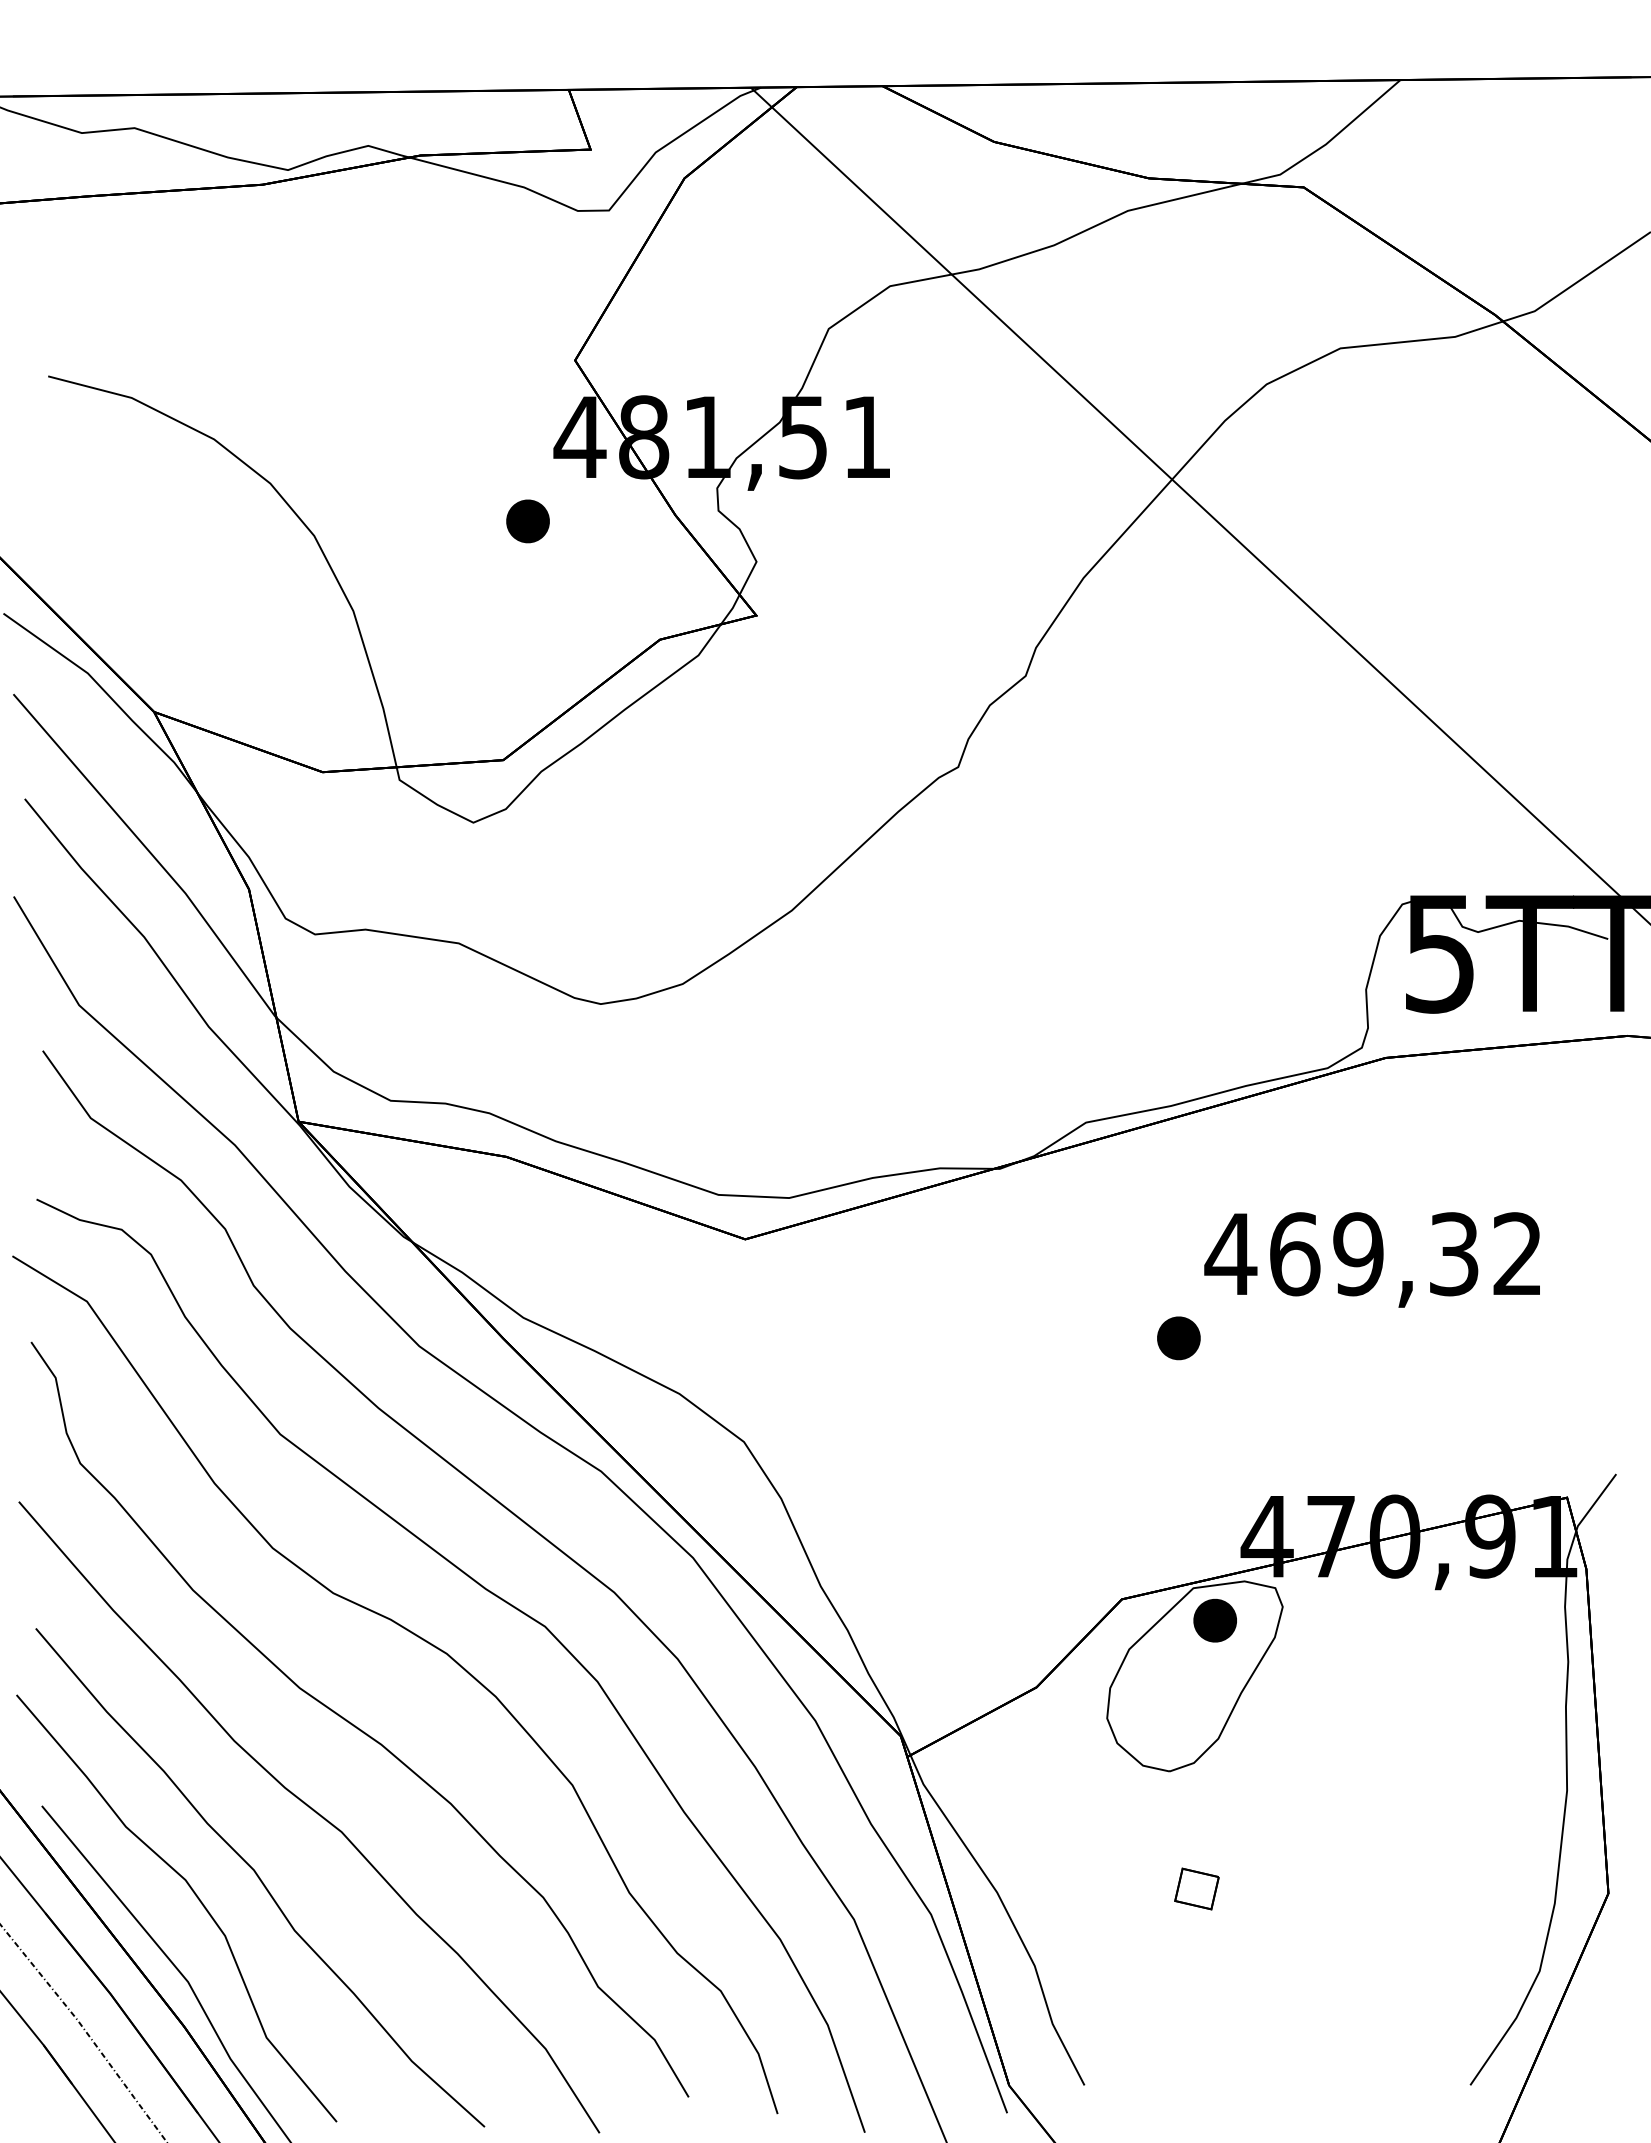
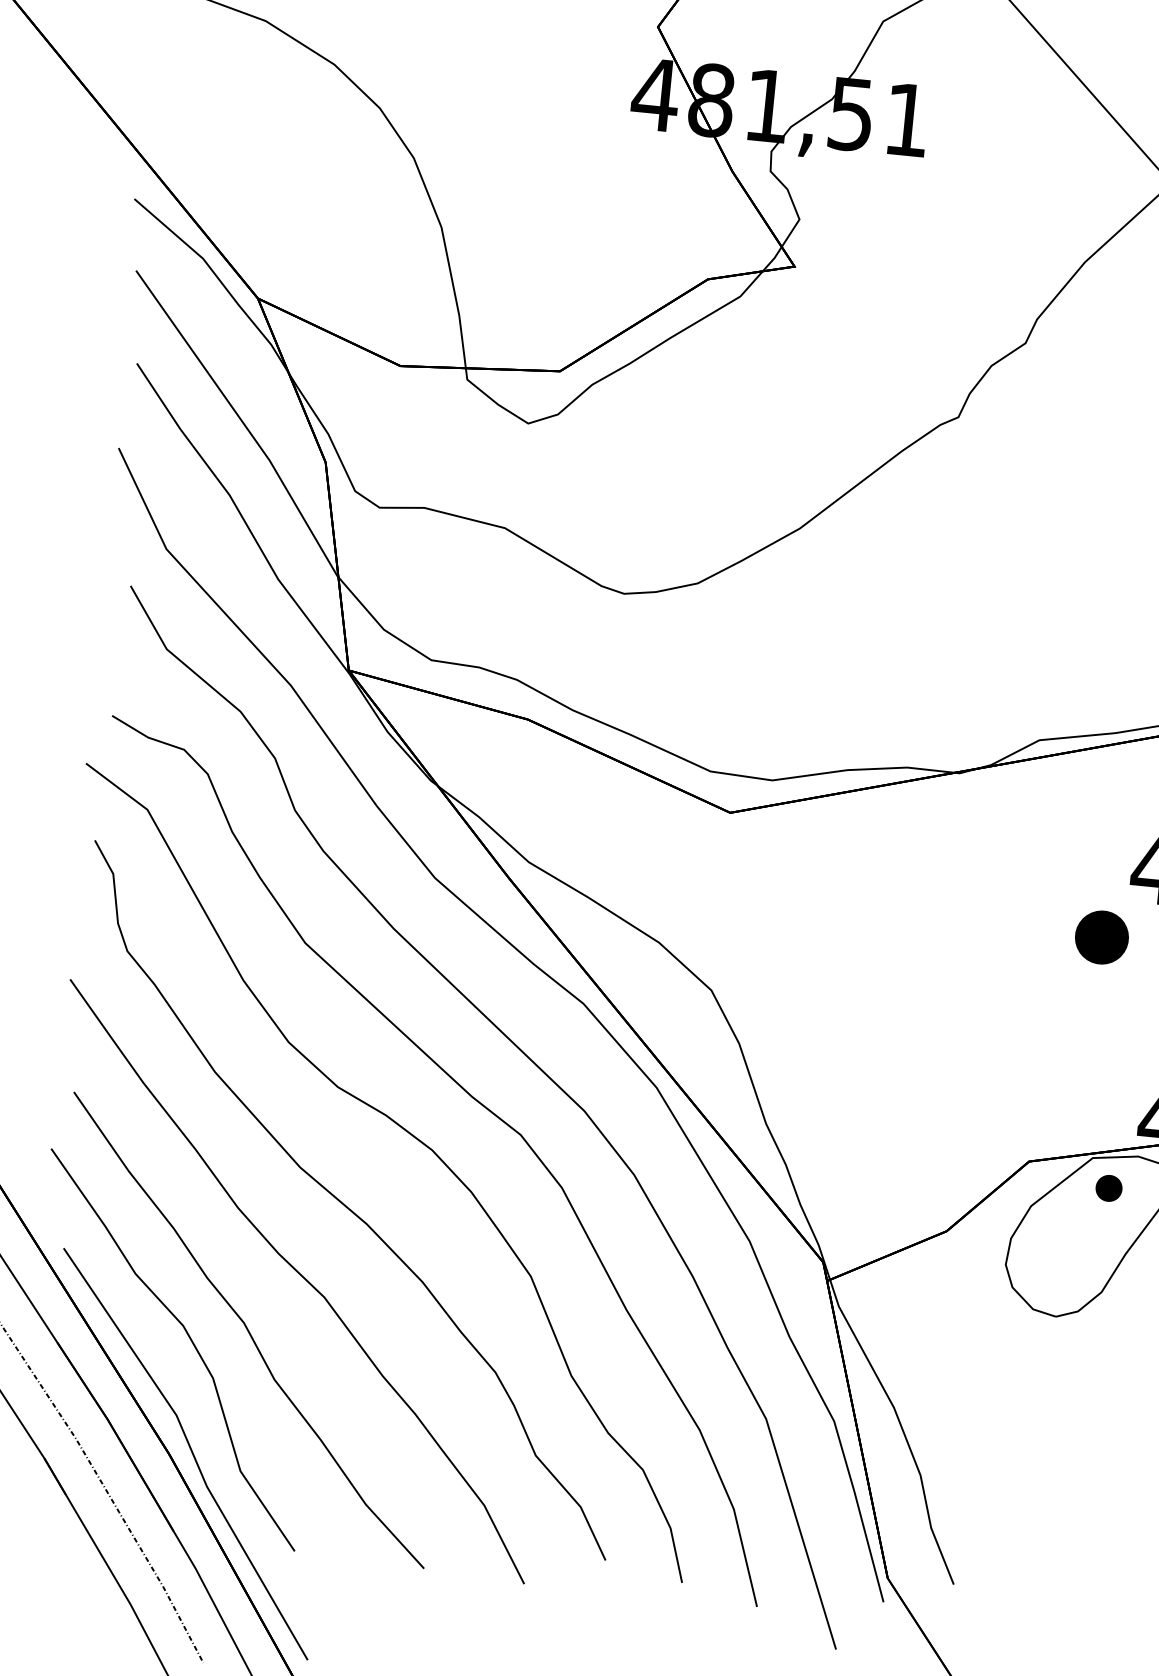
part: (527, 521) -> (602, 164), removed
part: (1178, 1338) -> (1101, 937), size x1.4
part: (1214, 1620) -> (1108, 1188), size x0.7
part: (1196, 1888) -> (1069, 1421), removed

